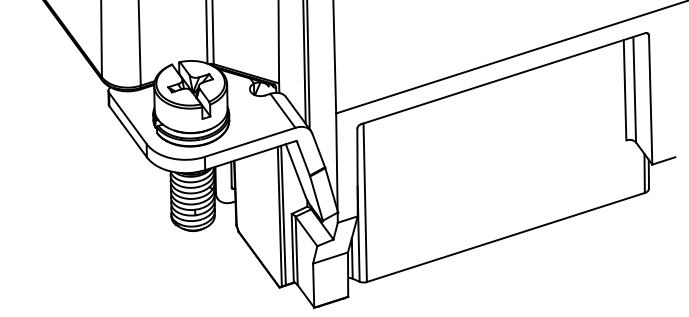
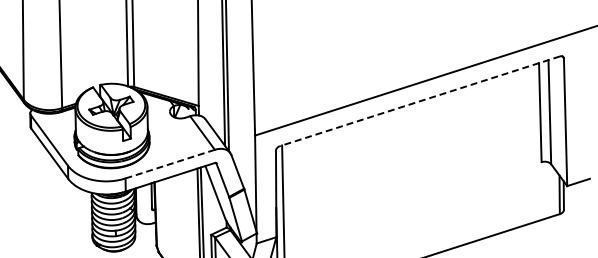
line: (503, 78) -> (420, 101), solid -> dashed
line: (250, 142) -> (170, 164), solid -> dashed

